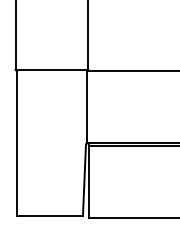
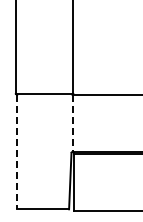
line: (87, 108) -> (72, 124), solid -> dashed
line: (17, 144) -> (17, 152), solid -> dashed

